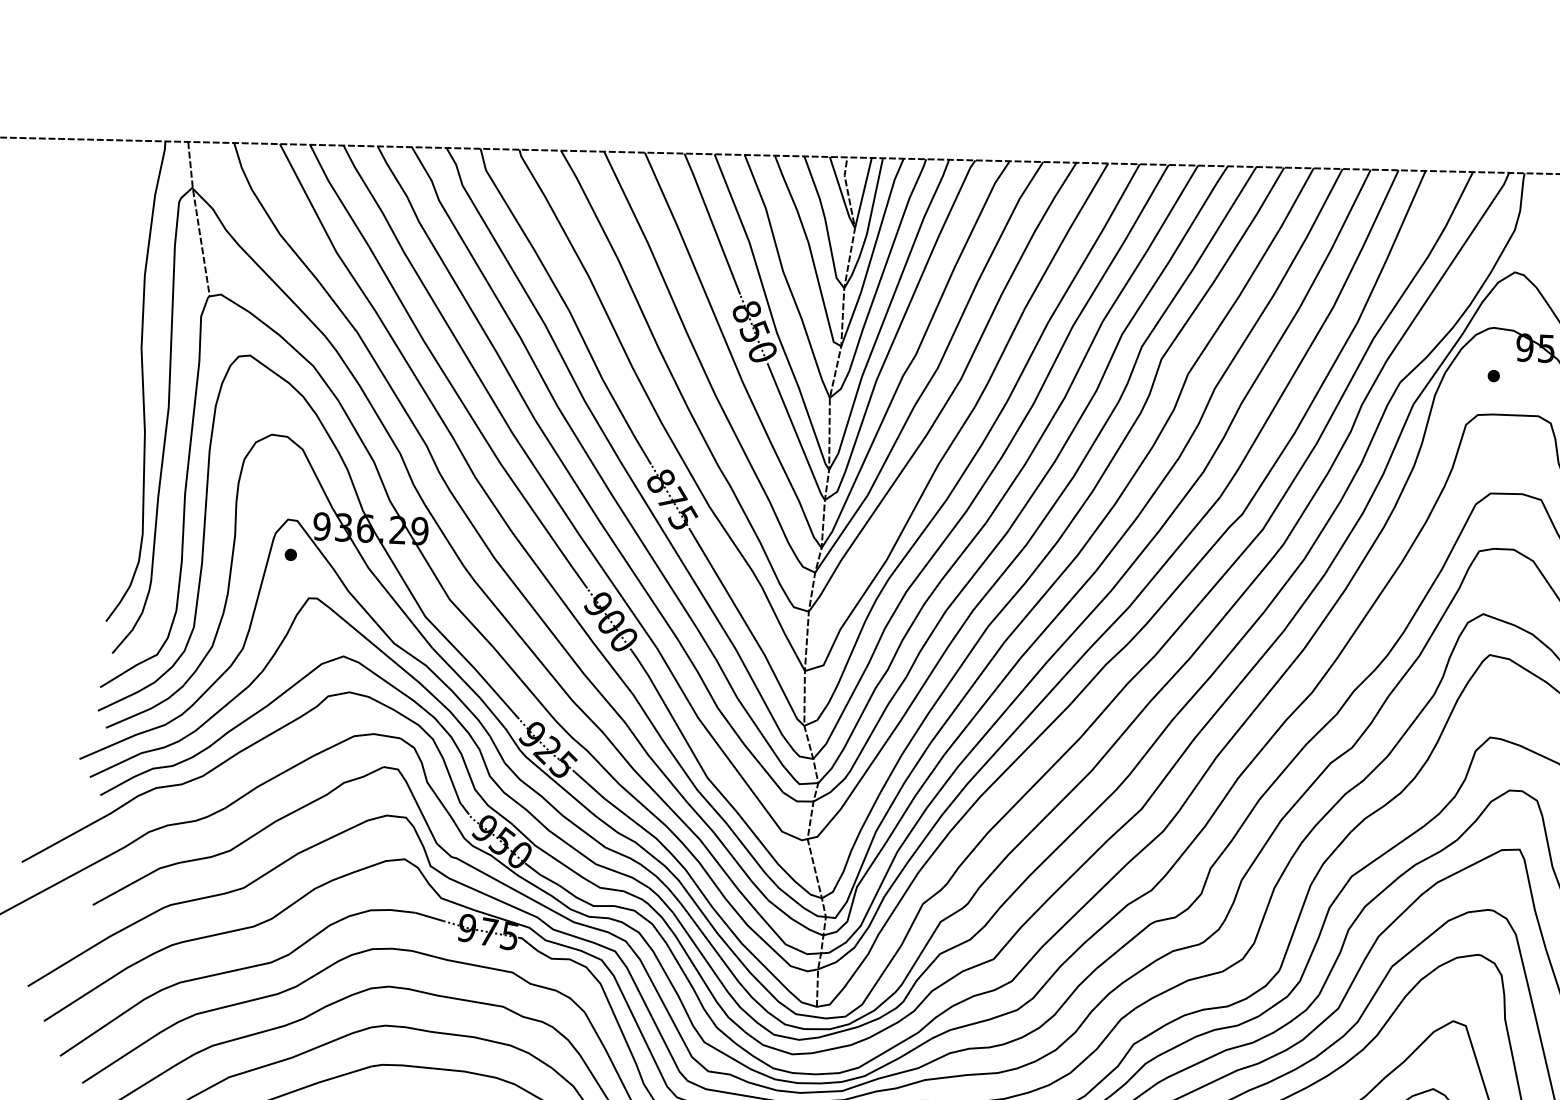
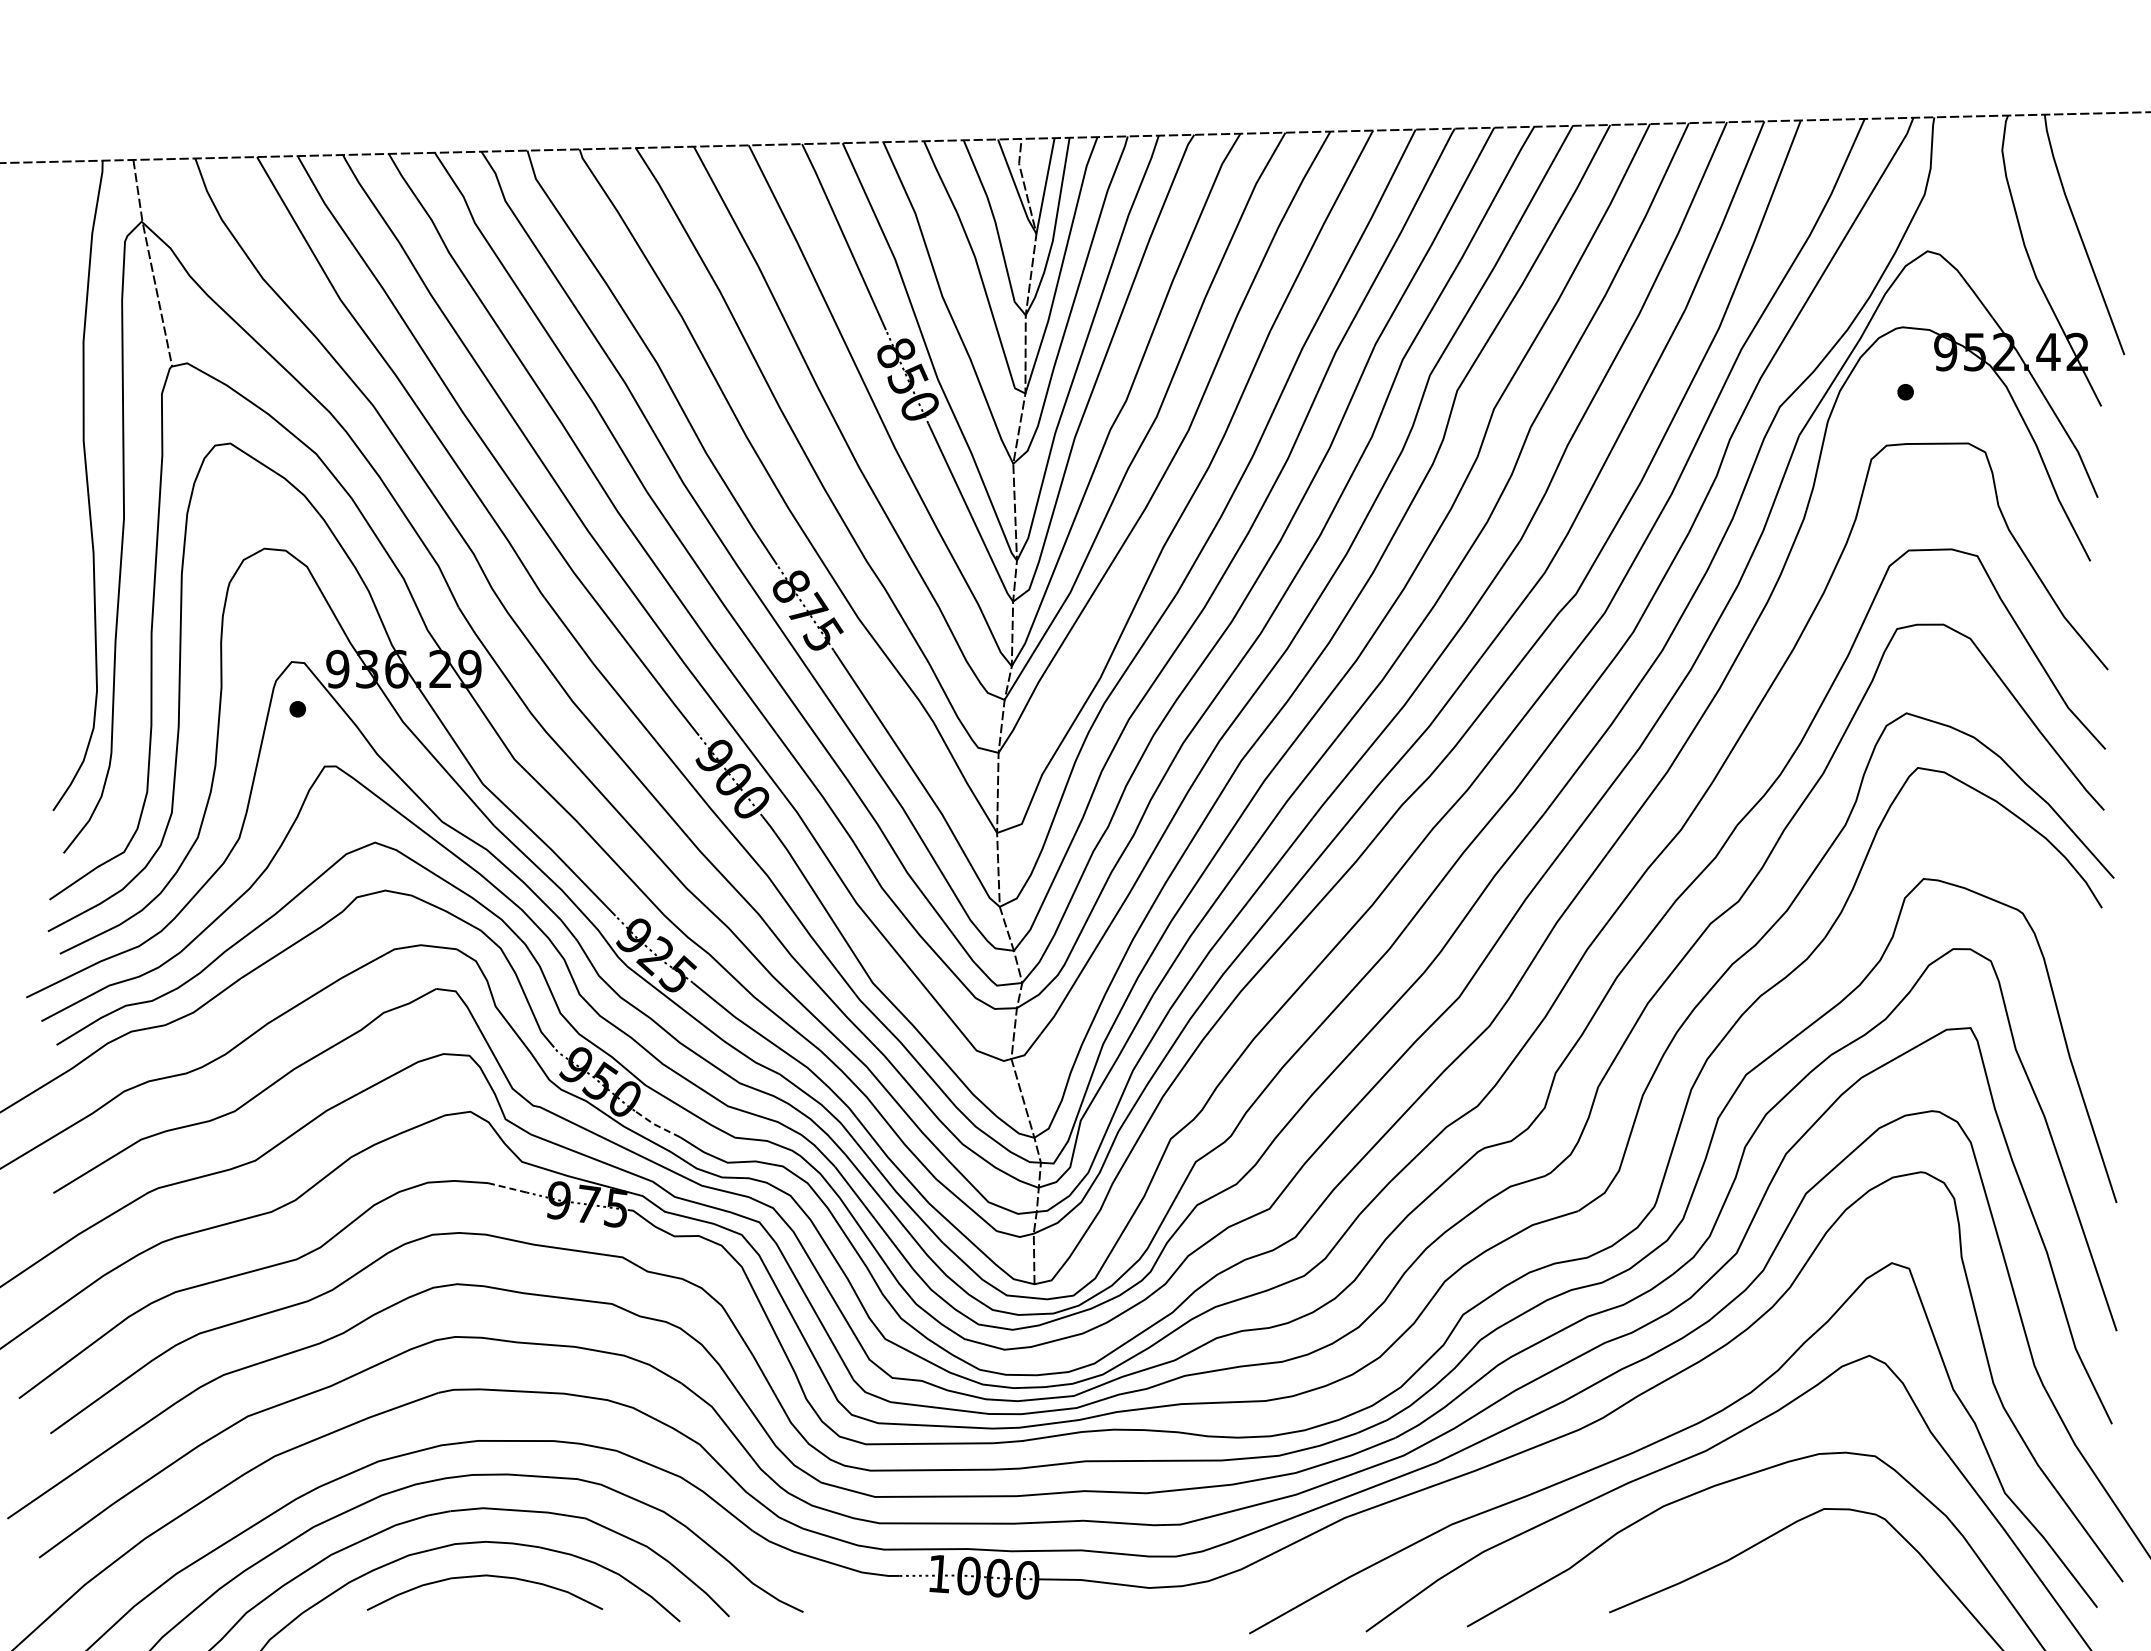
line: (542, 875) -> (656, 1125), solid -> dashed
line: (429, 916) -> (507, 1187), solid -> dashed

